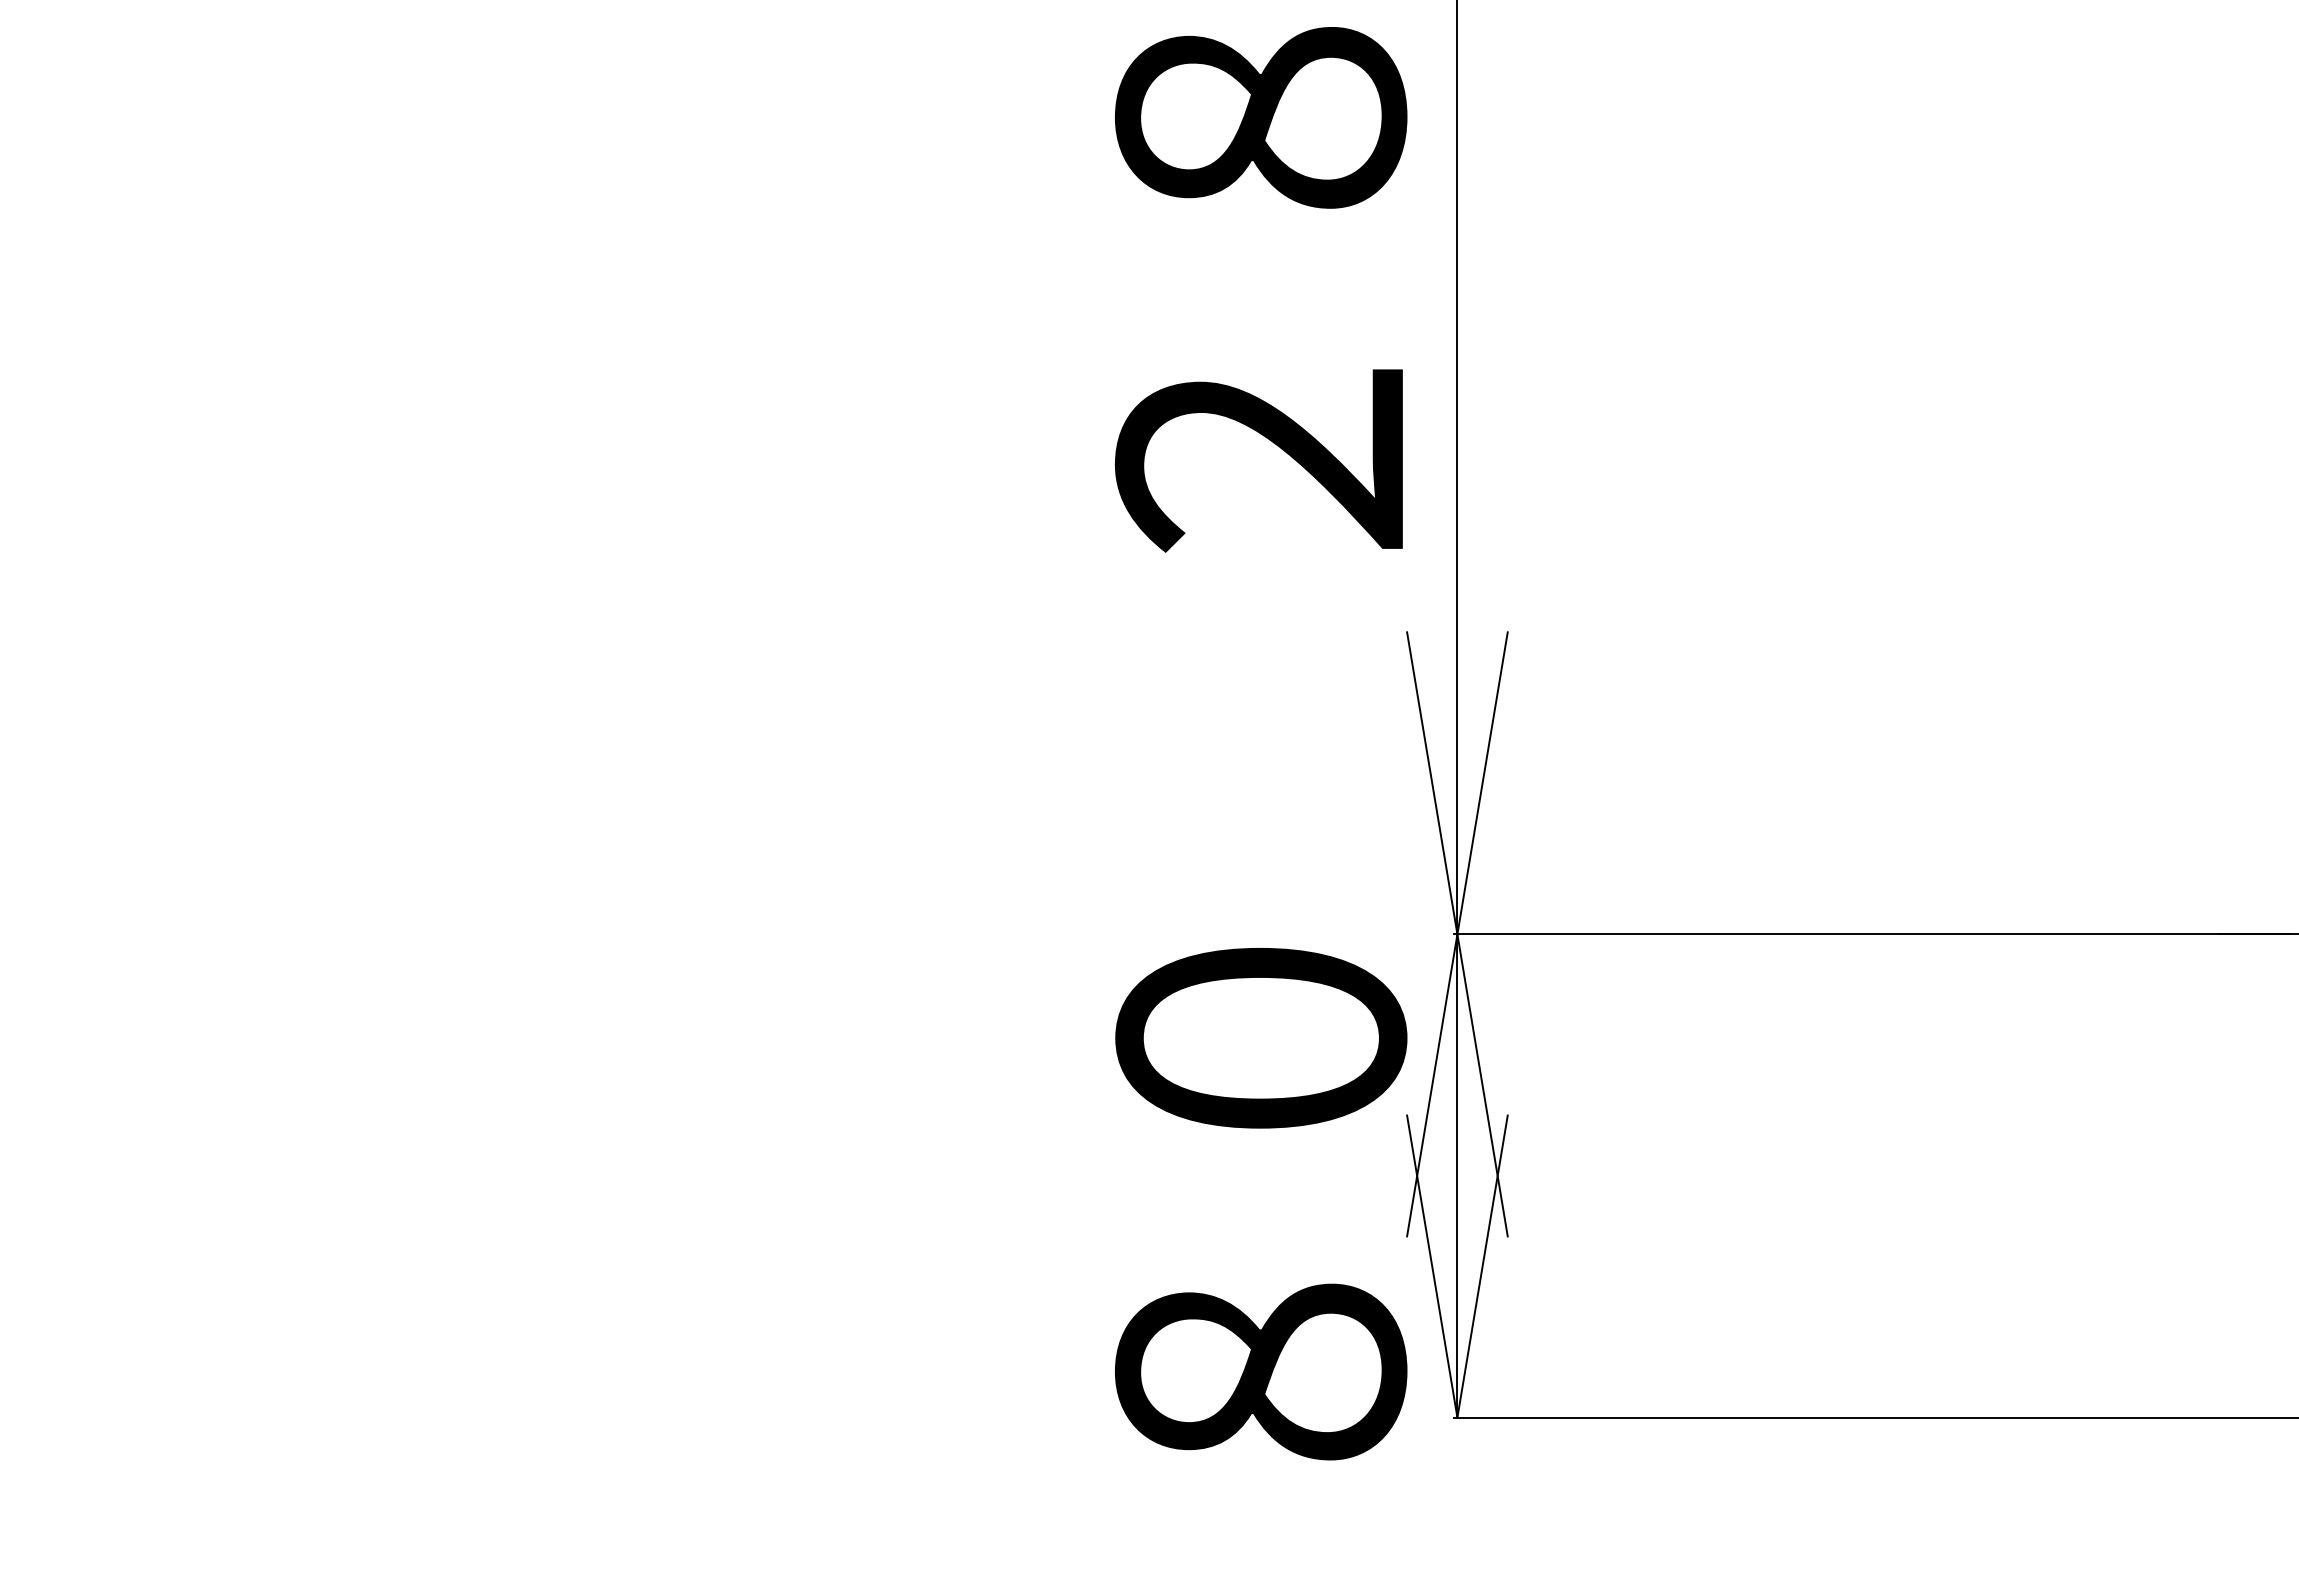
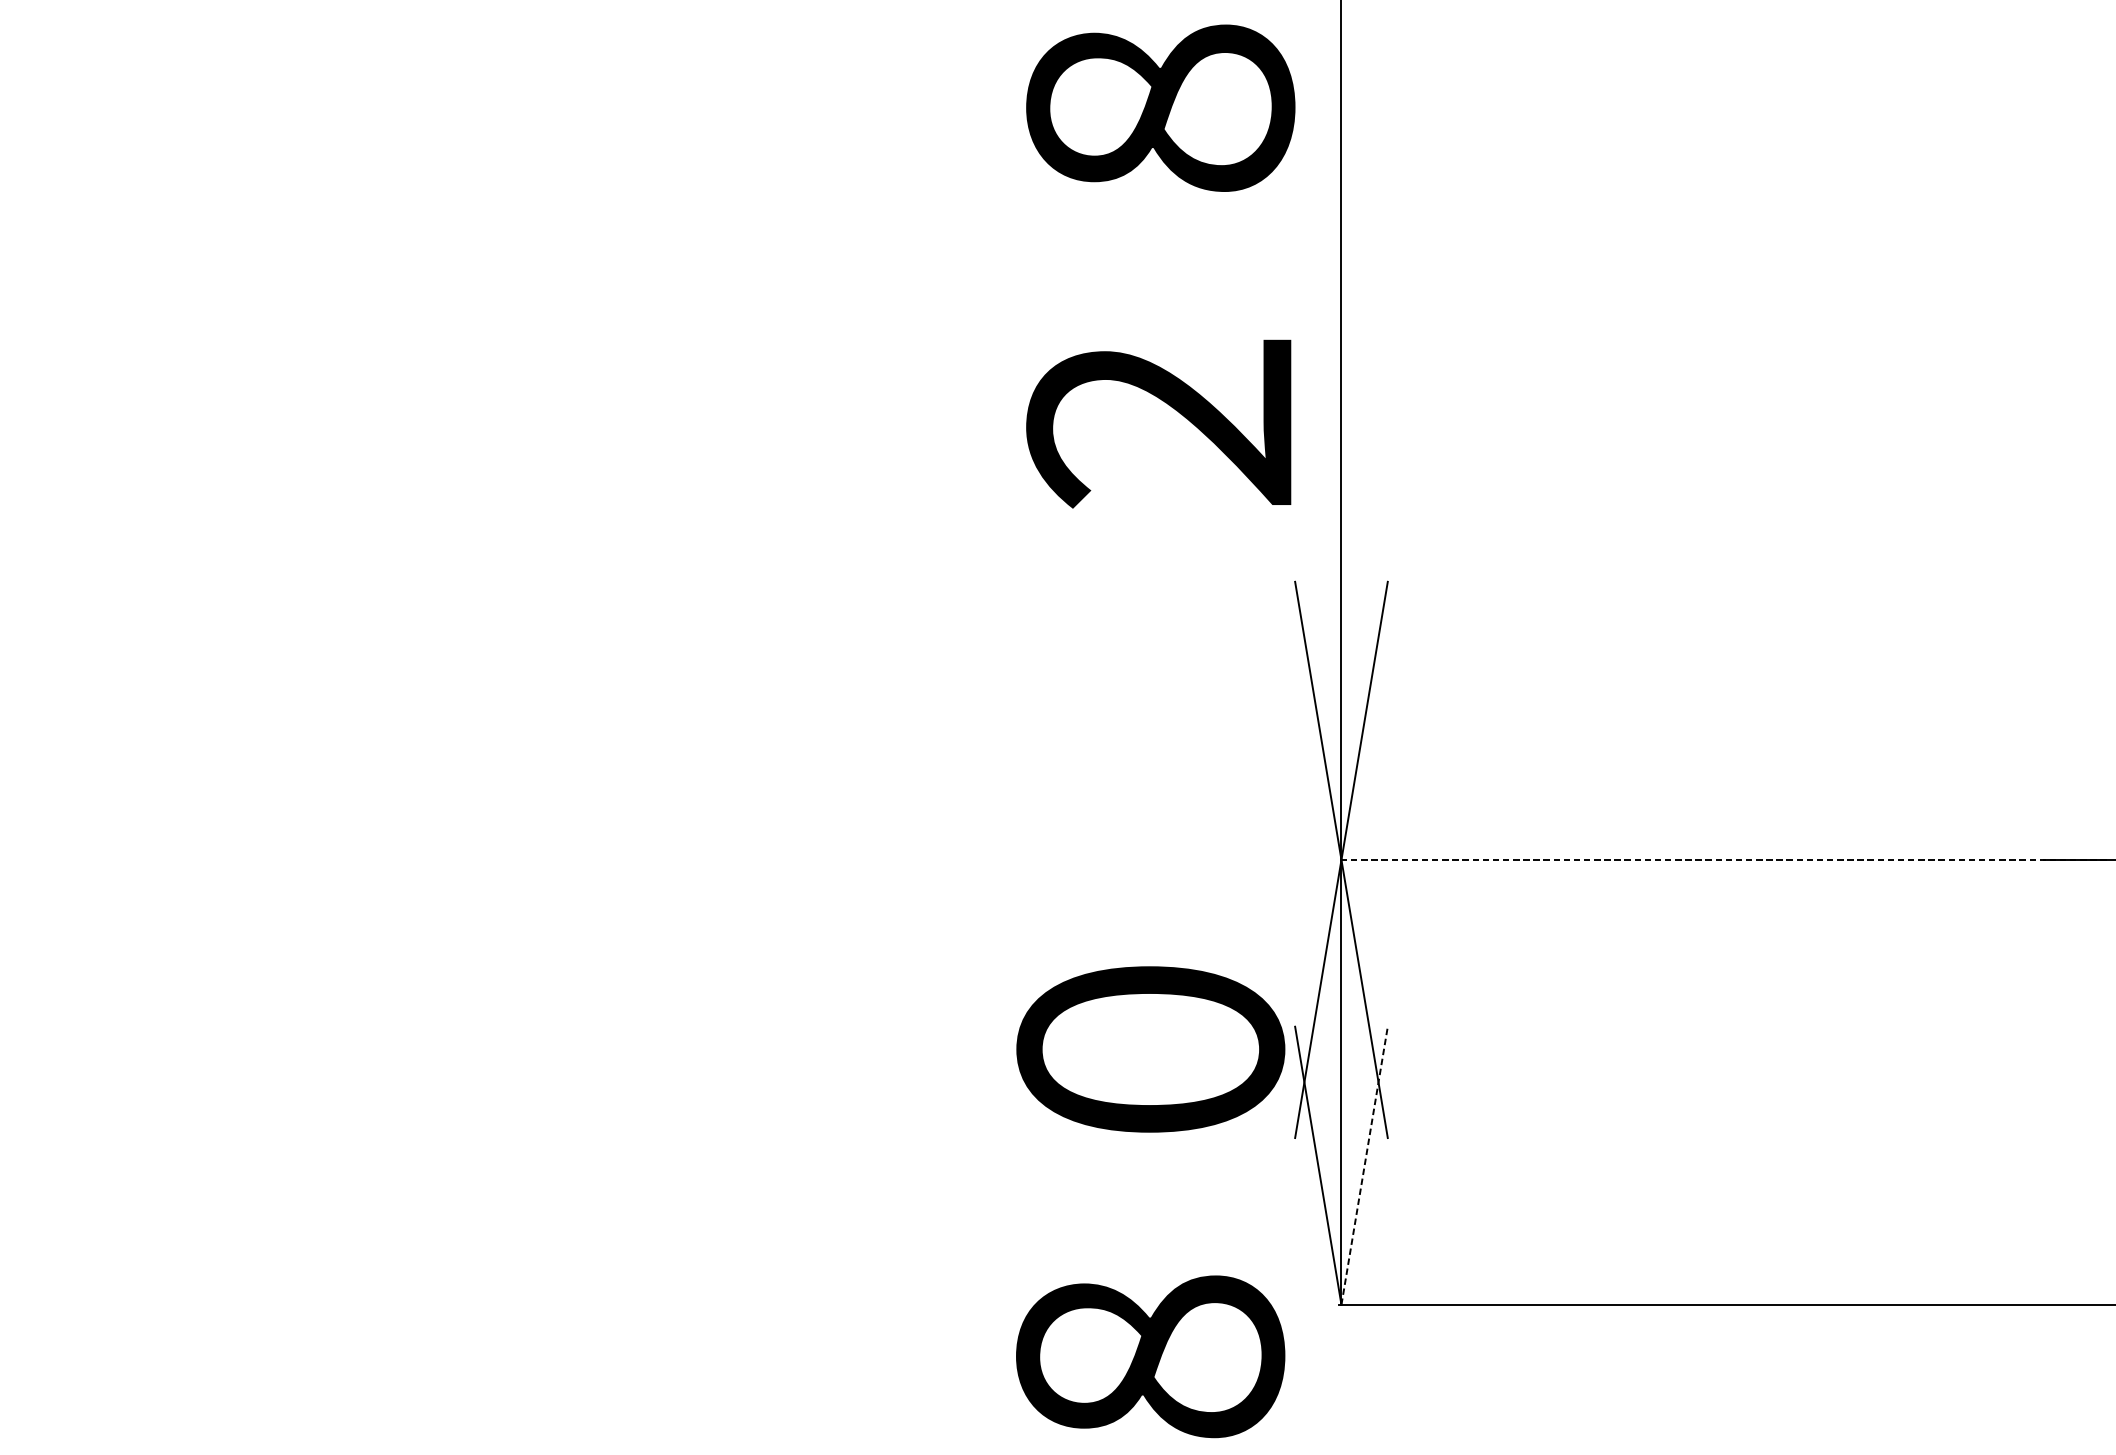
line: (1871, 934) -> (1722, 860), solid -> dashed
text: (1261, 1204) -> (1150, 1202), moved
line: (1482, 1266) -> (1364, 1165), solid -> dashed

